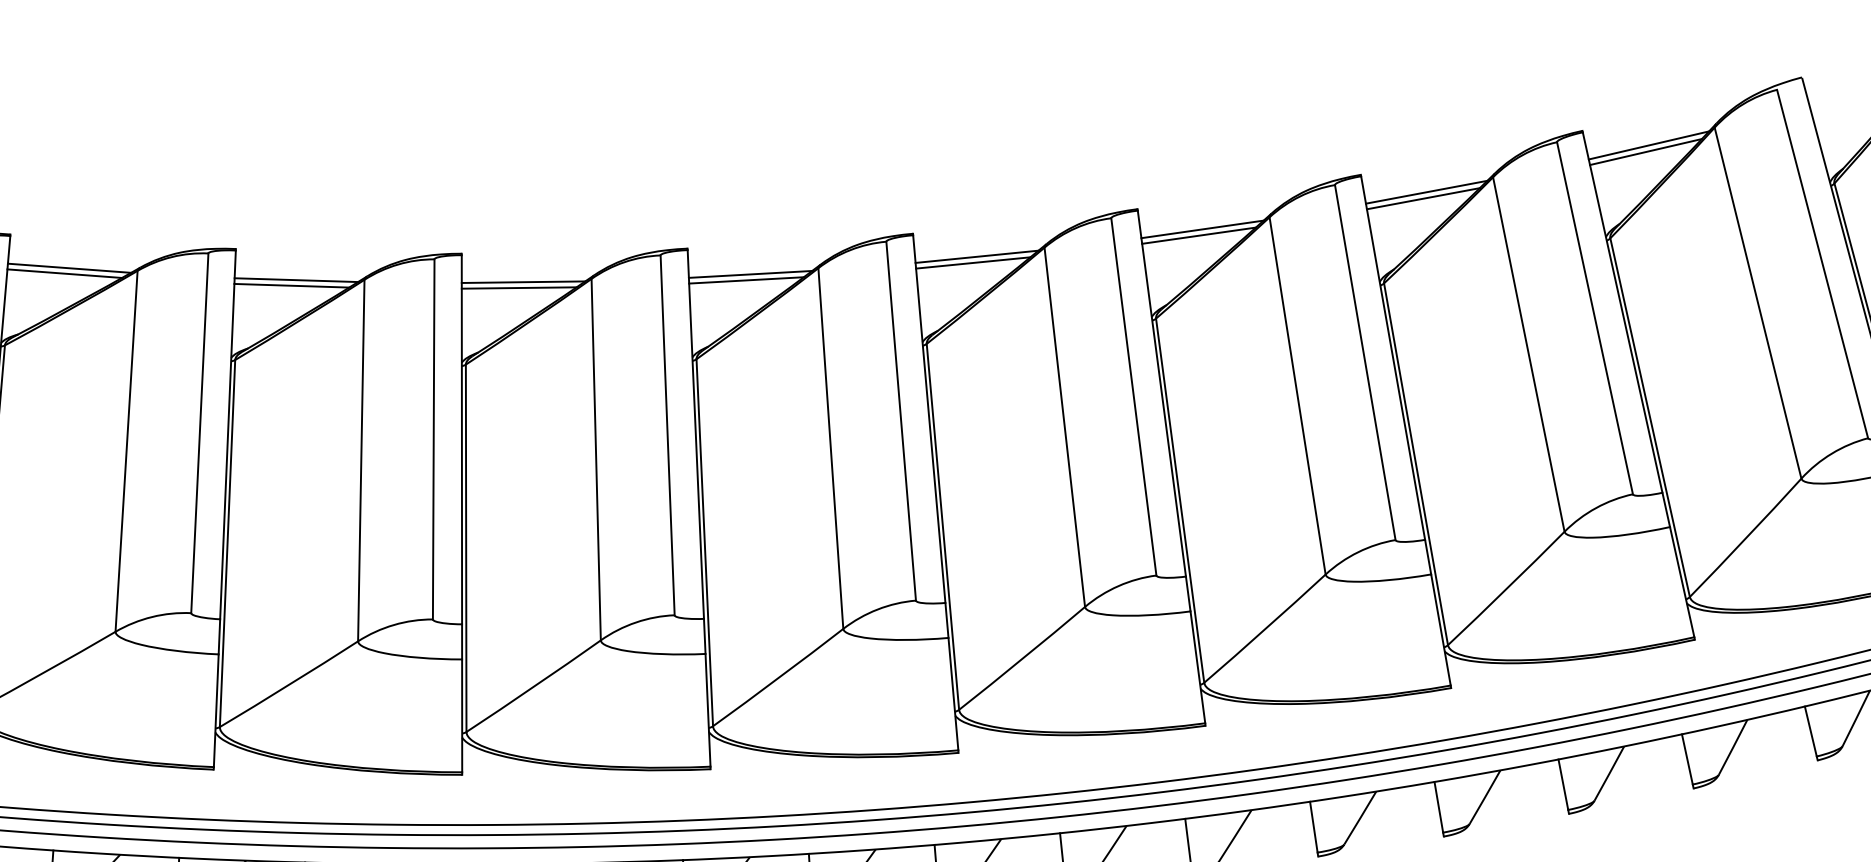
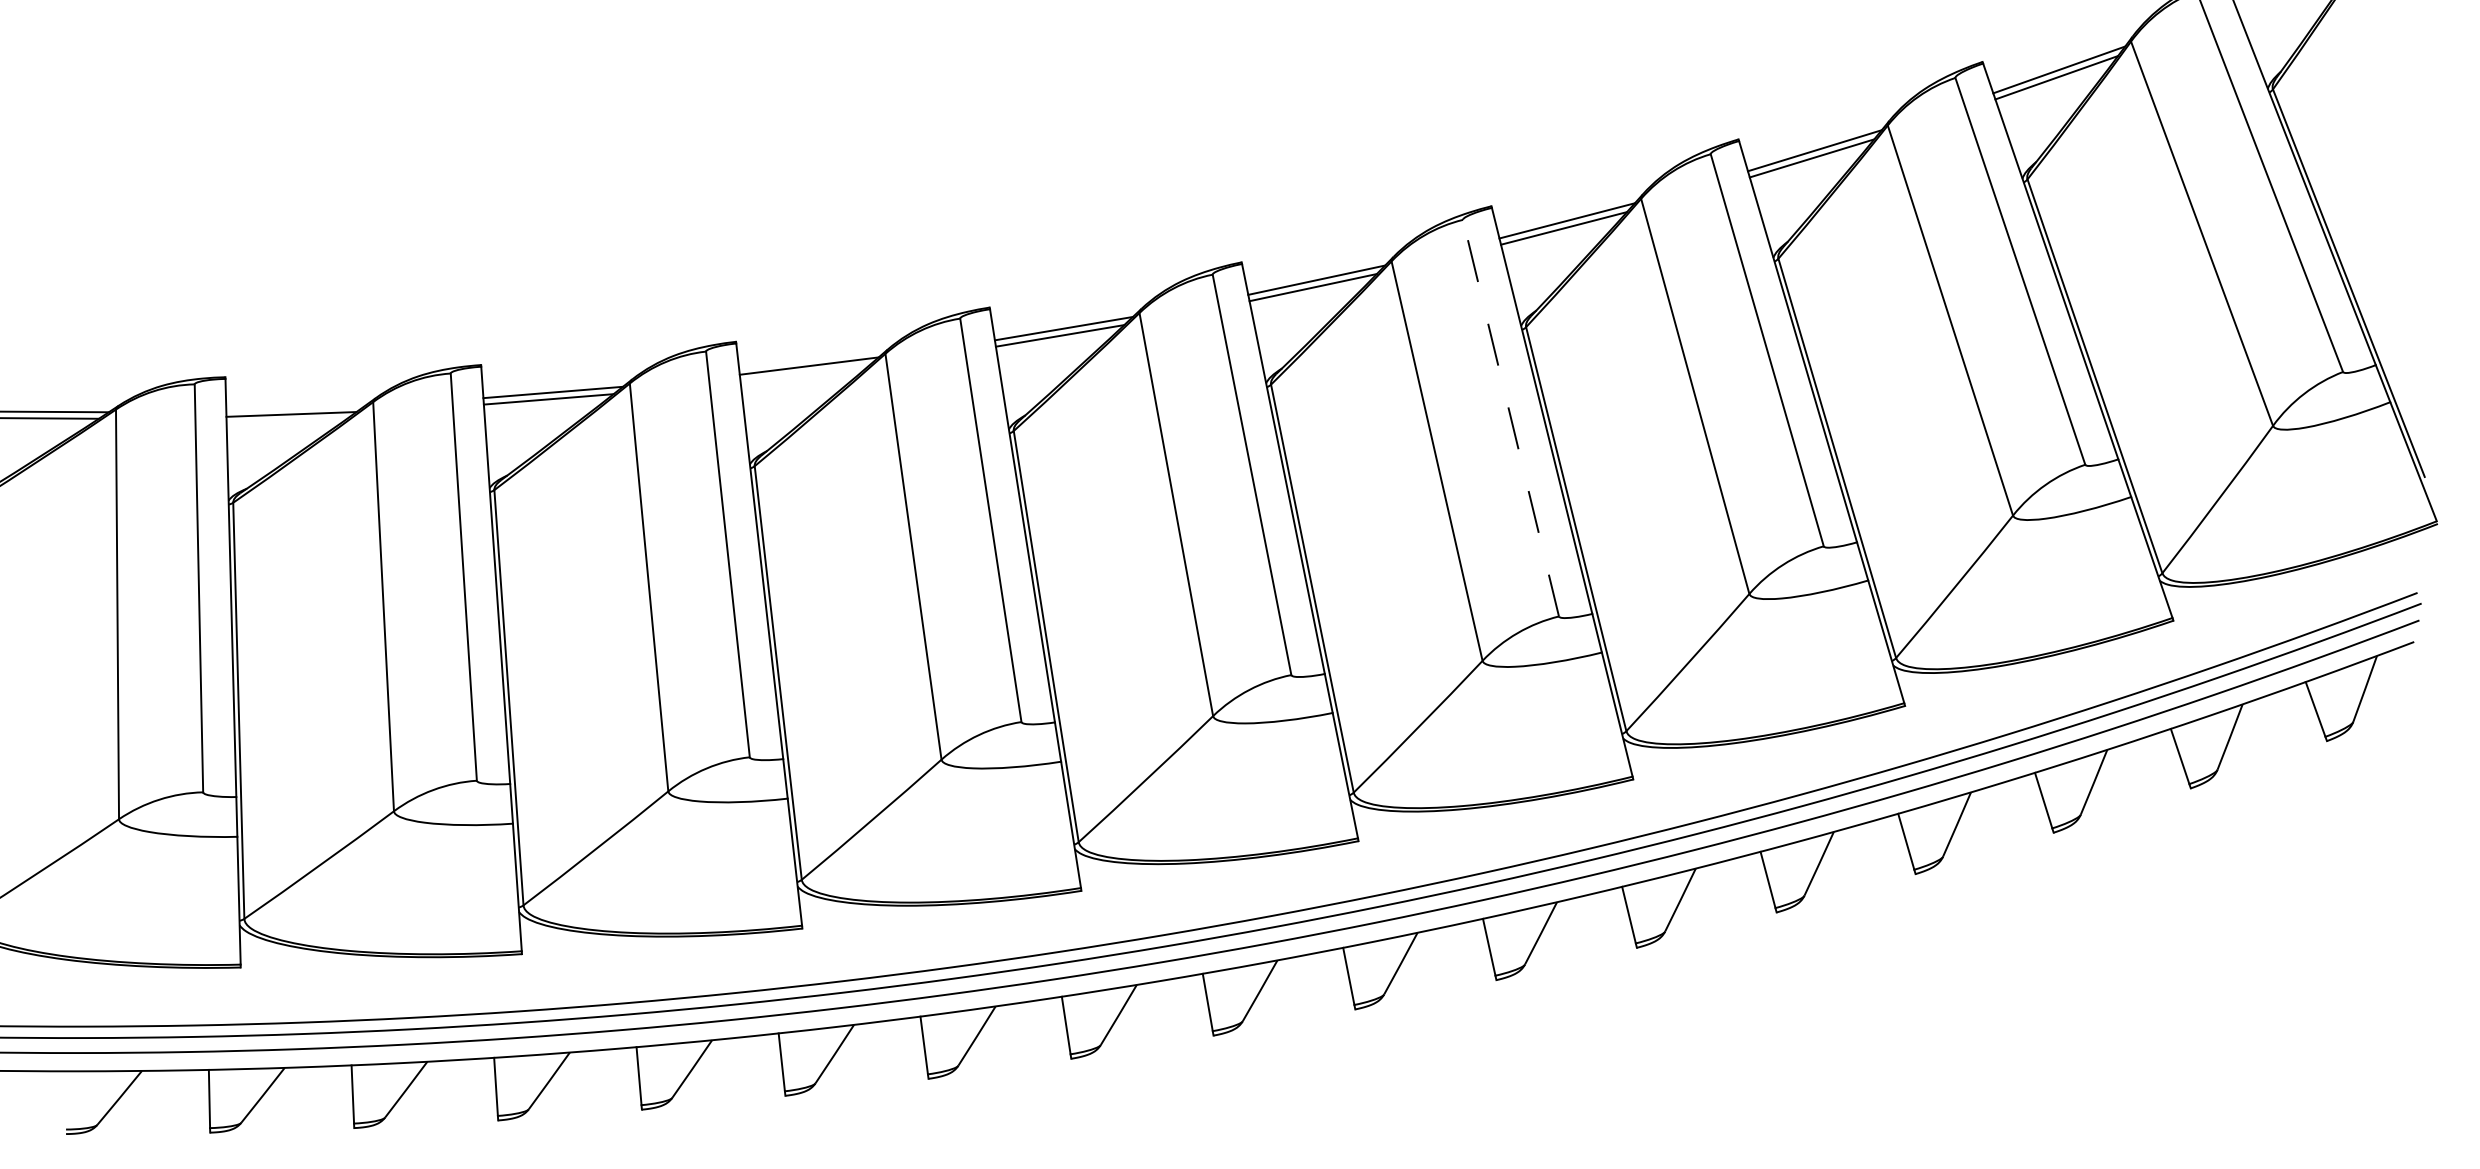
line: (69, 268) -> (296, 407), removed
line: (518, 288) -> (804, 373), removed
line: (1133, 396) -> (1510, 417), solid -> dashed

